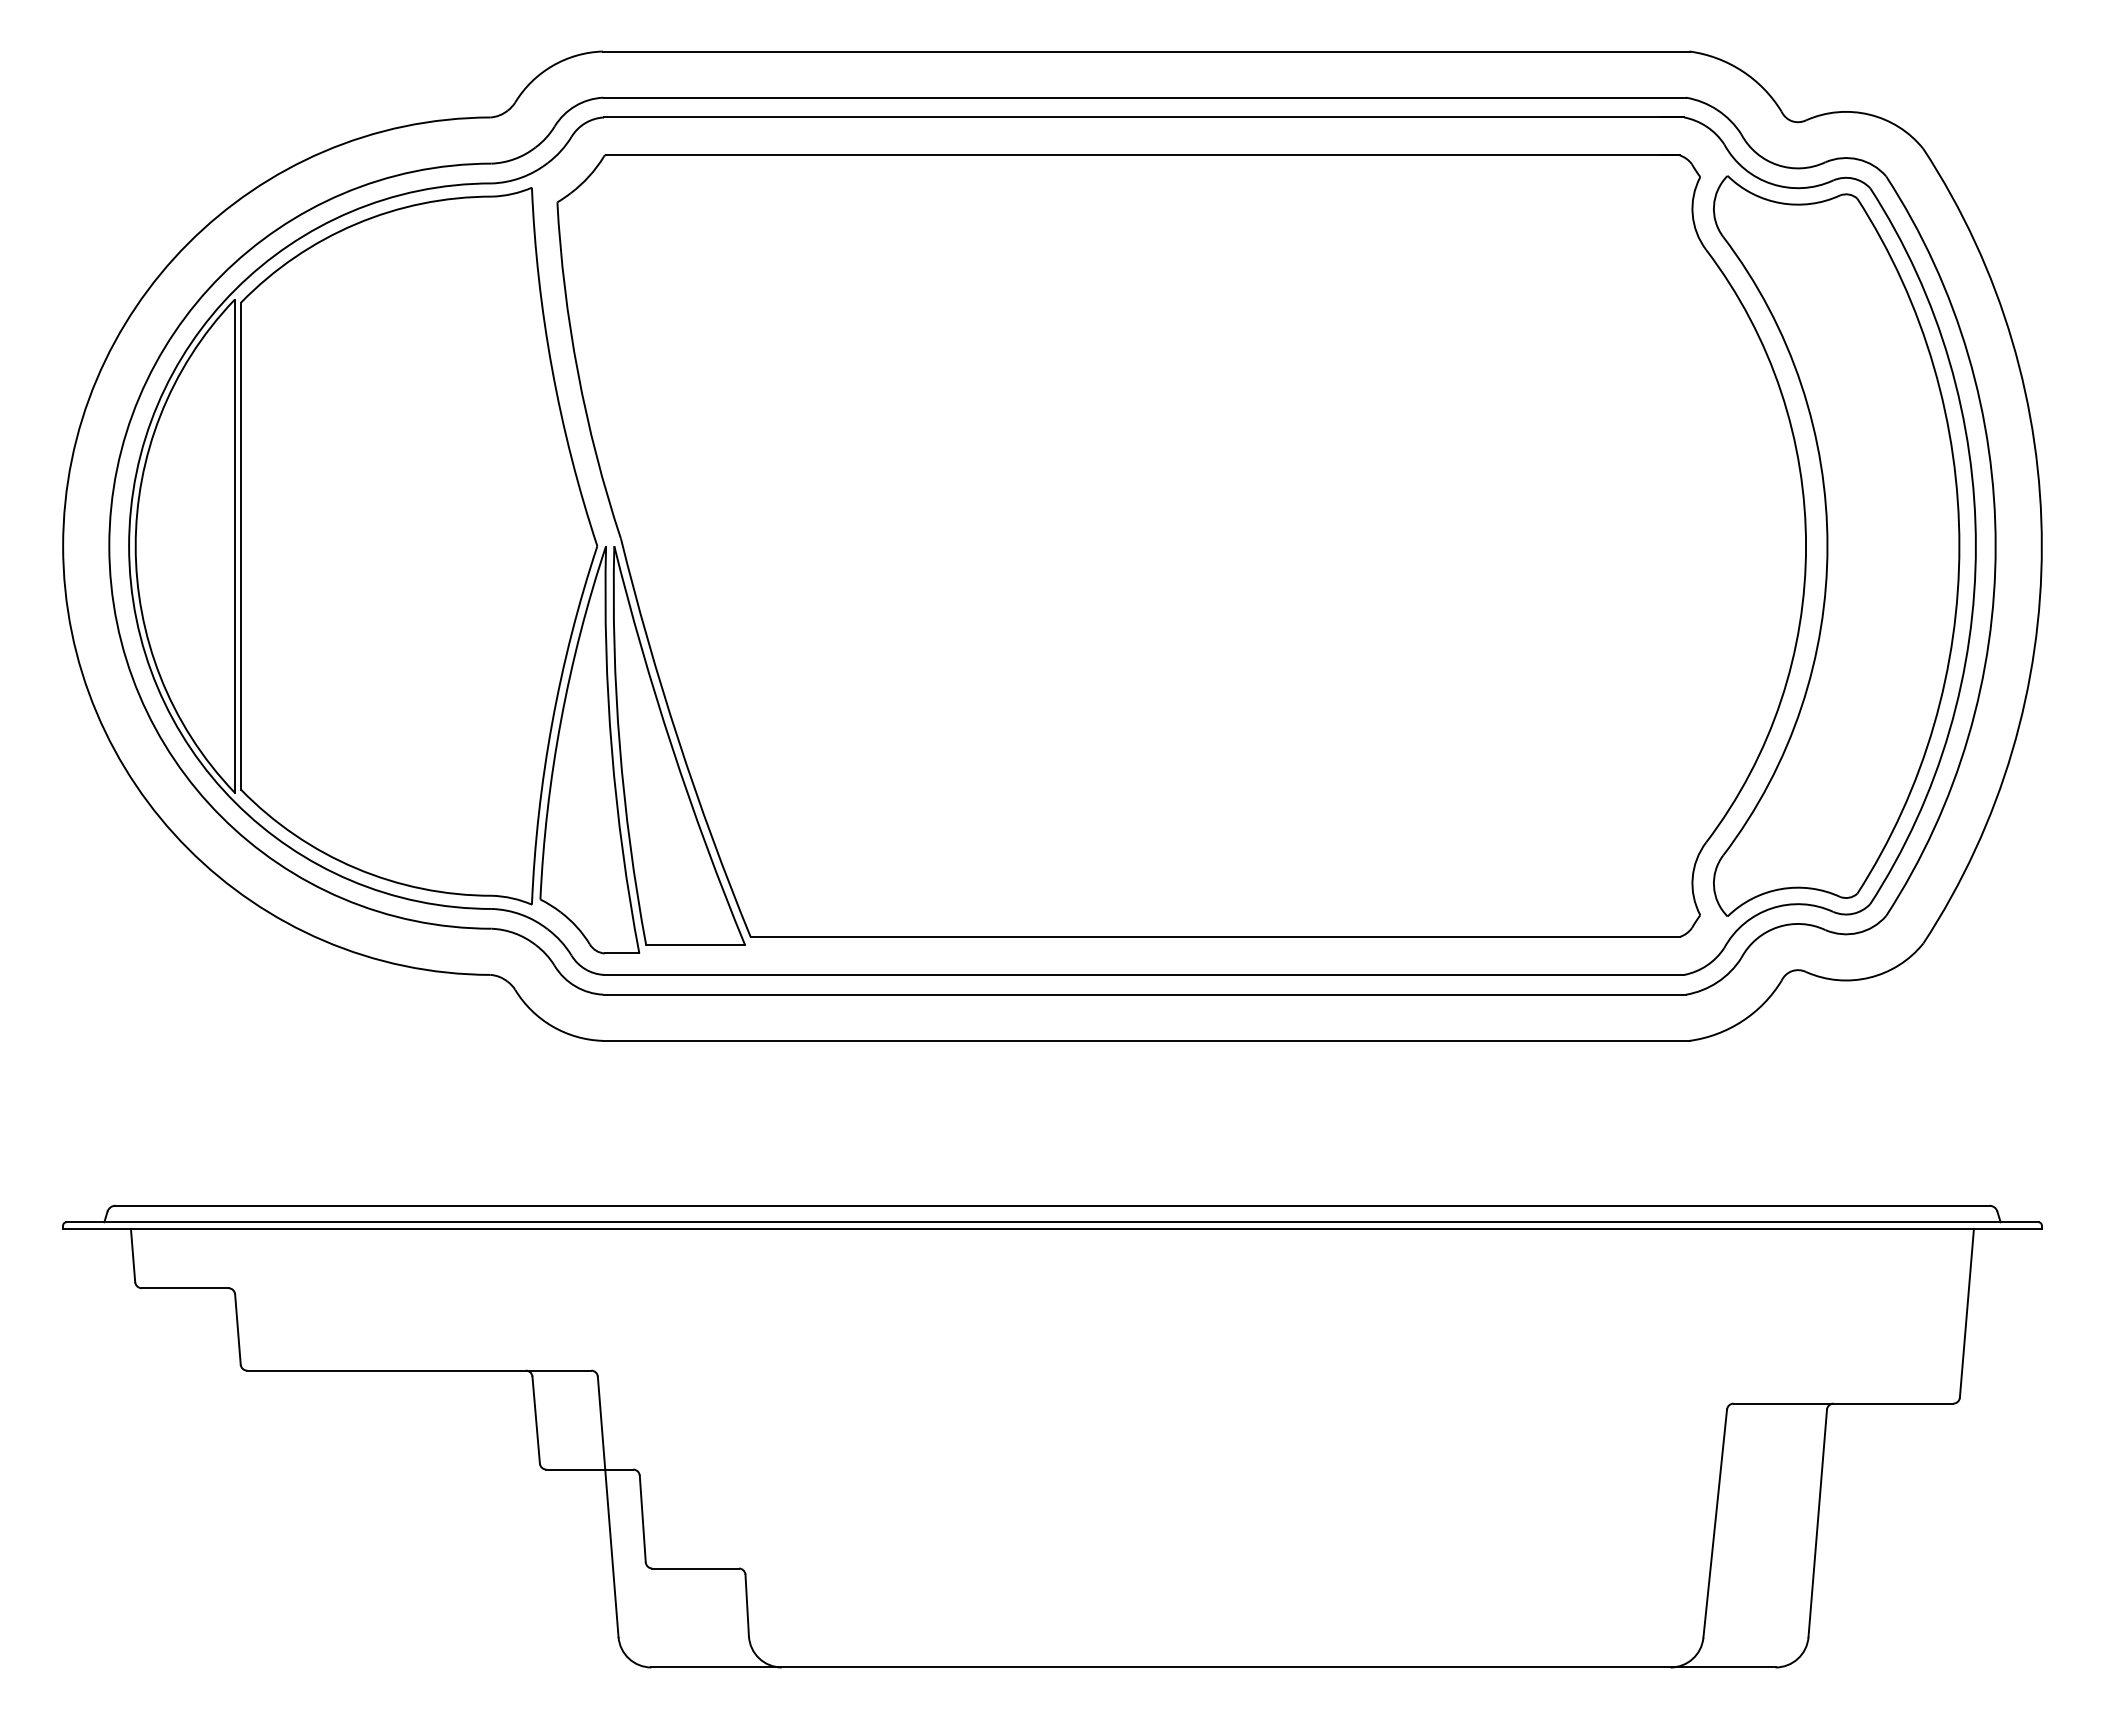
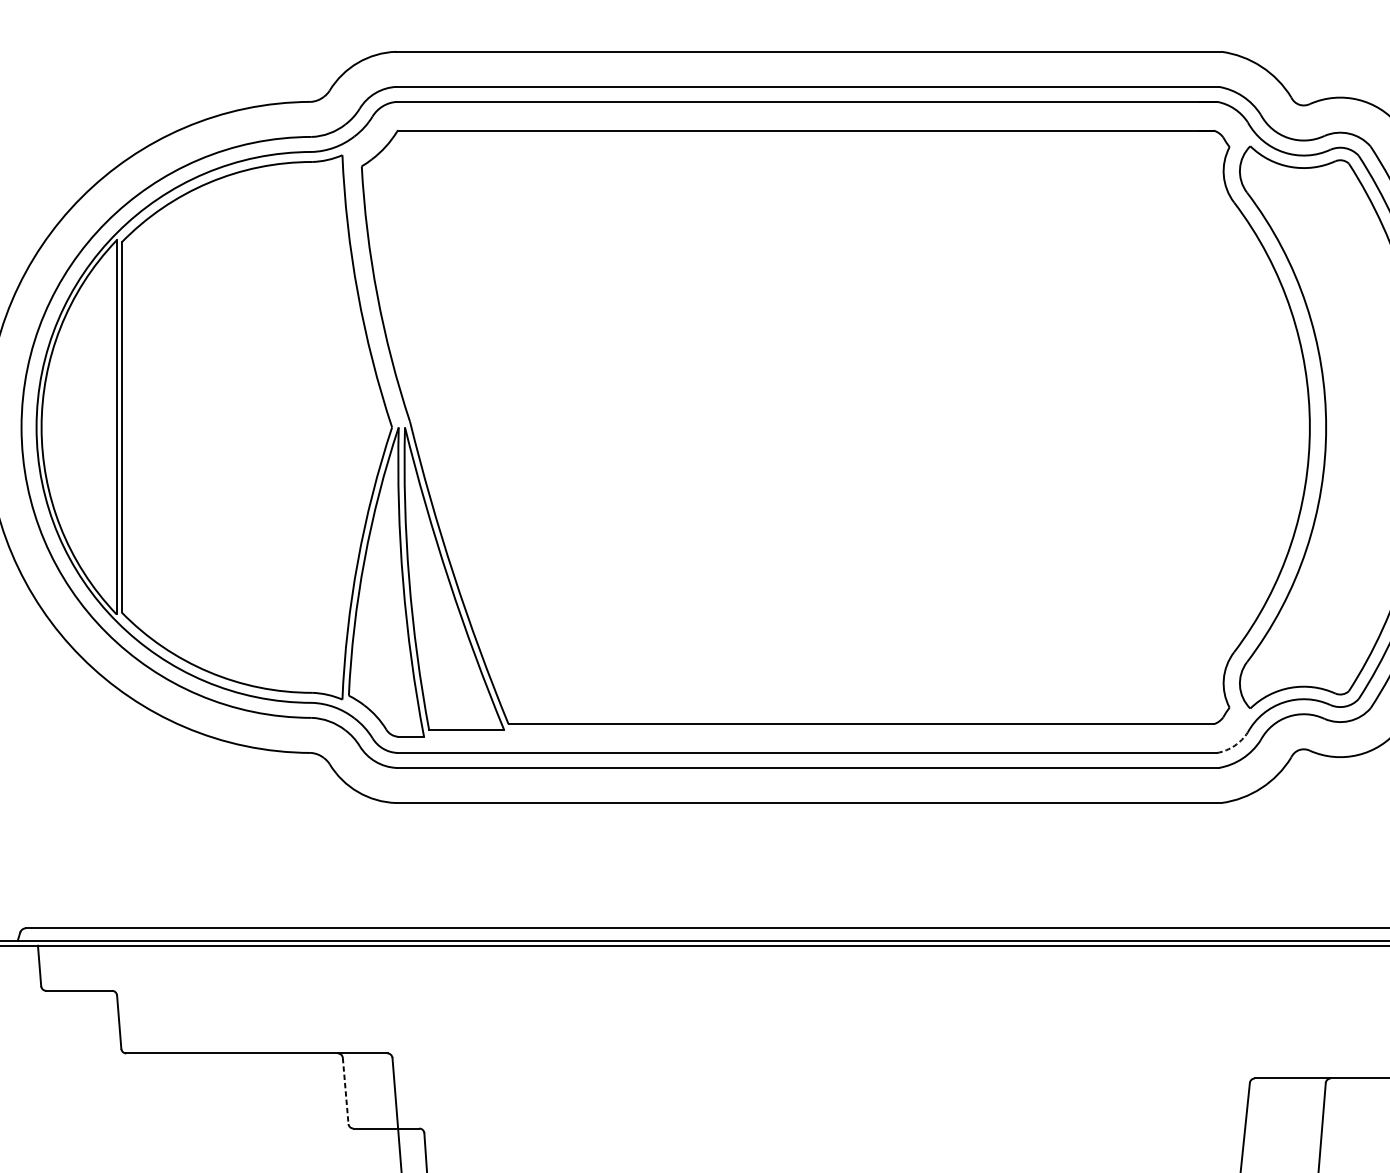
arc: (1706, 965) -> (1234, 745), solid -> dashed
line: (536, 1420) -> (345, 1091), solid -> dashed

